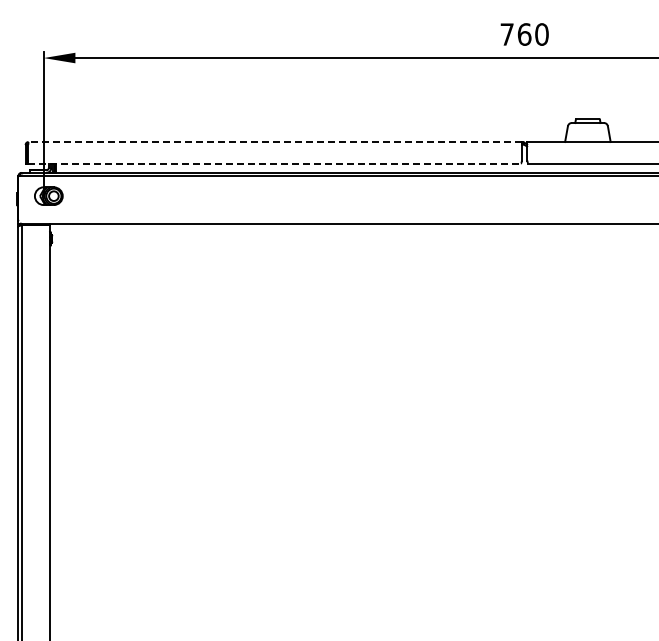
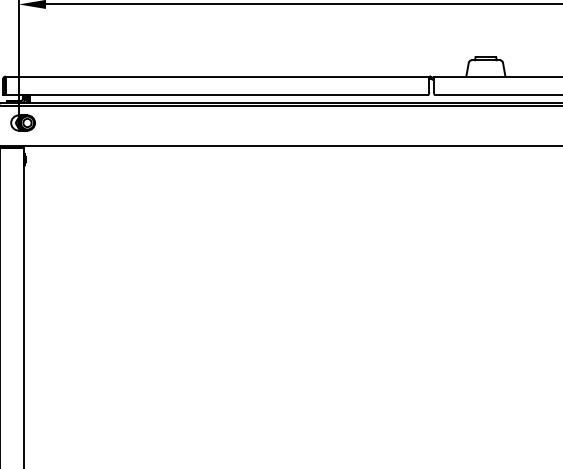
line: (275, 142) -> (217, 76), dashed -> solid
line: (275, 163) -> (217, 94), dashed -> solid

